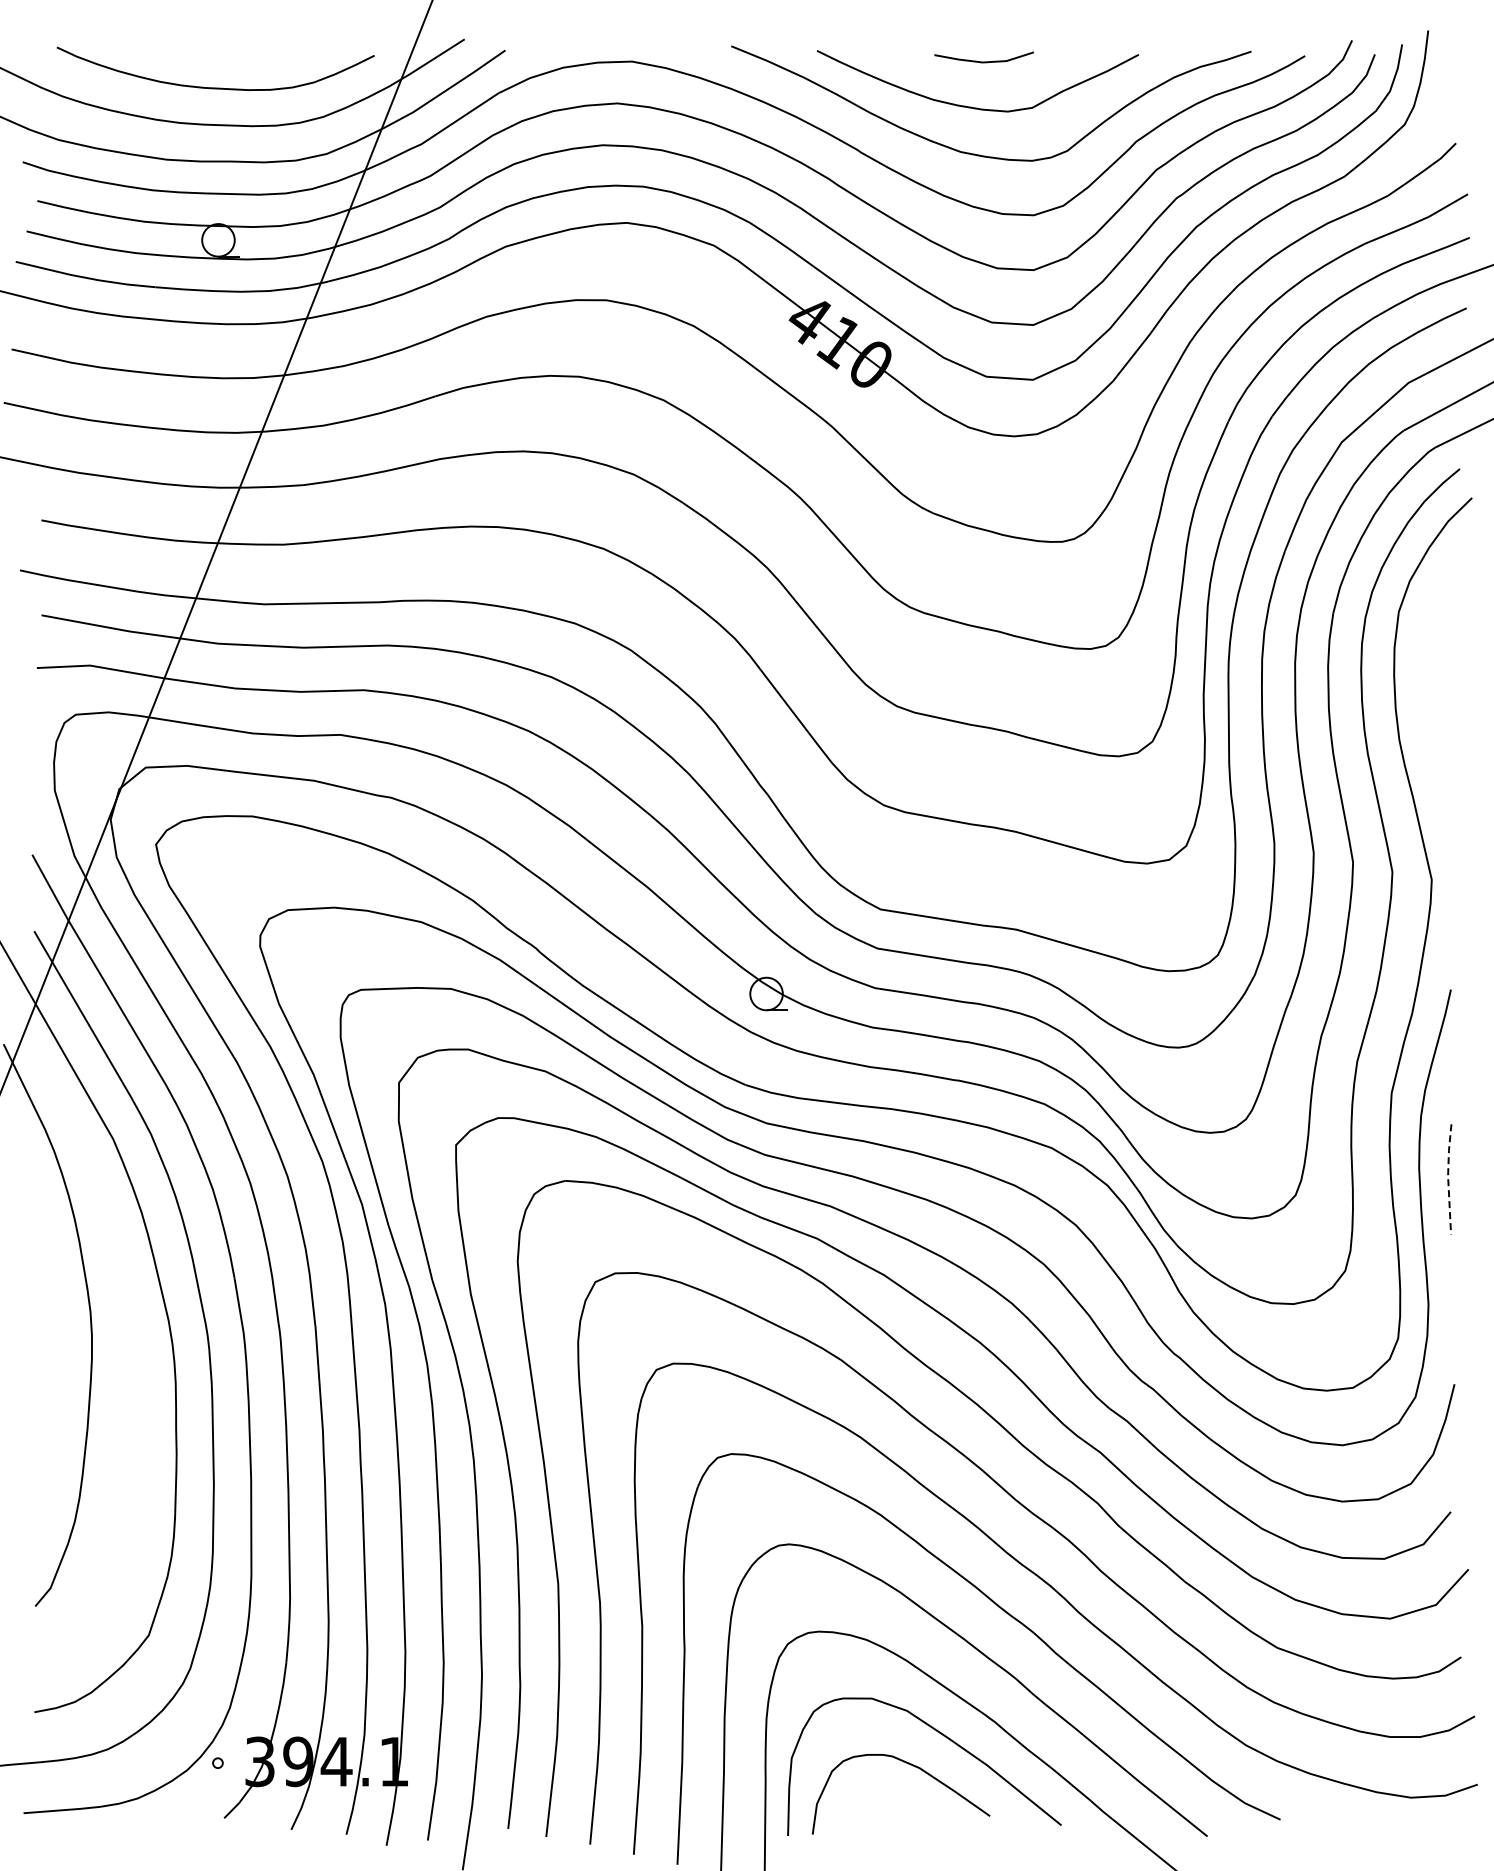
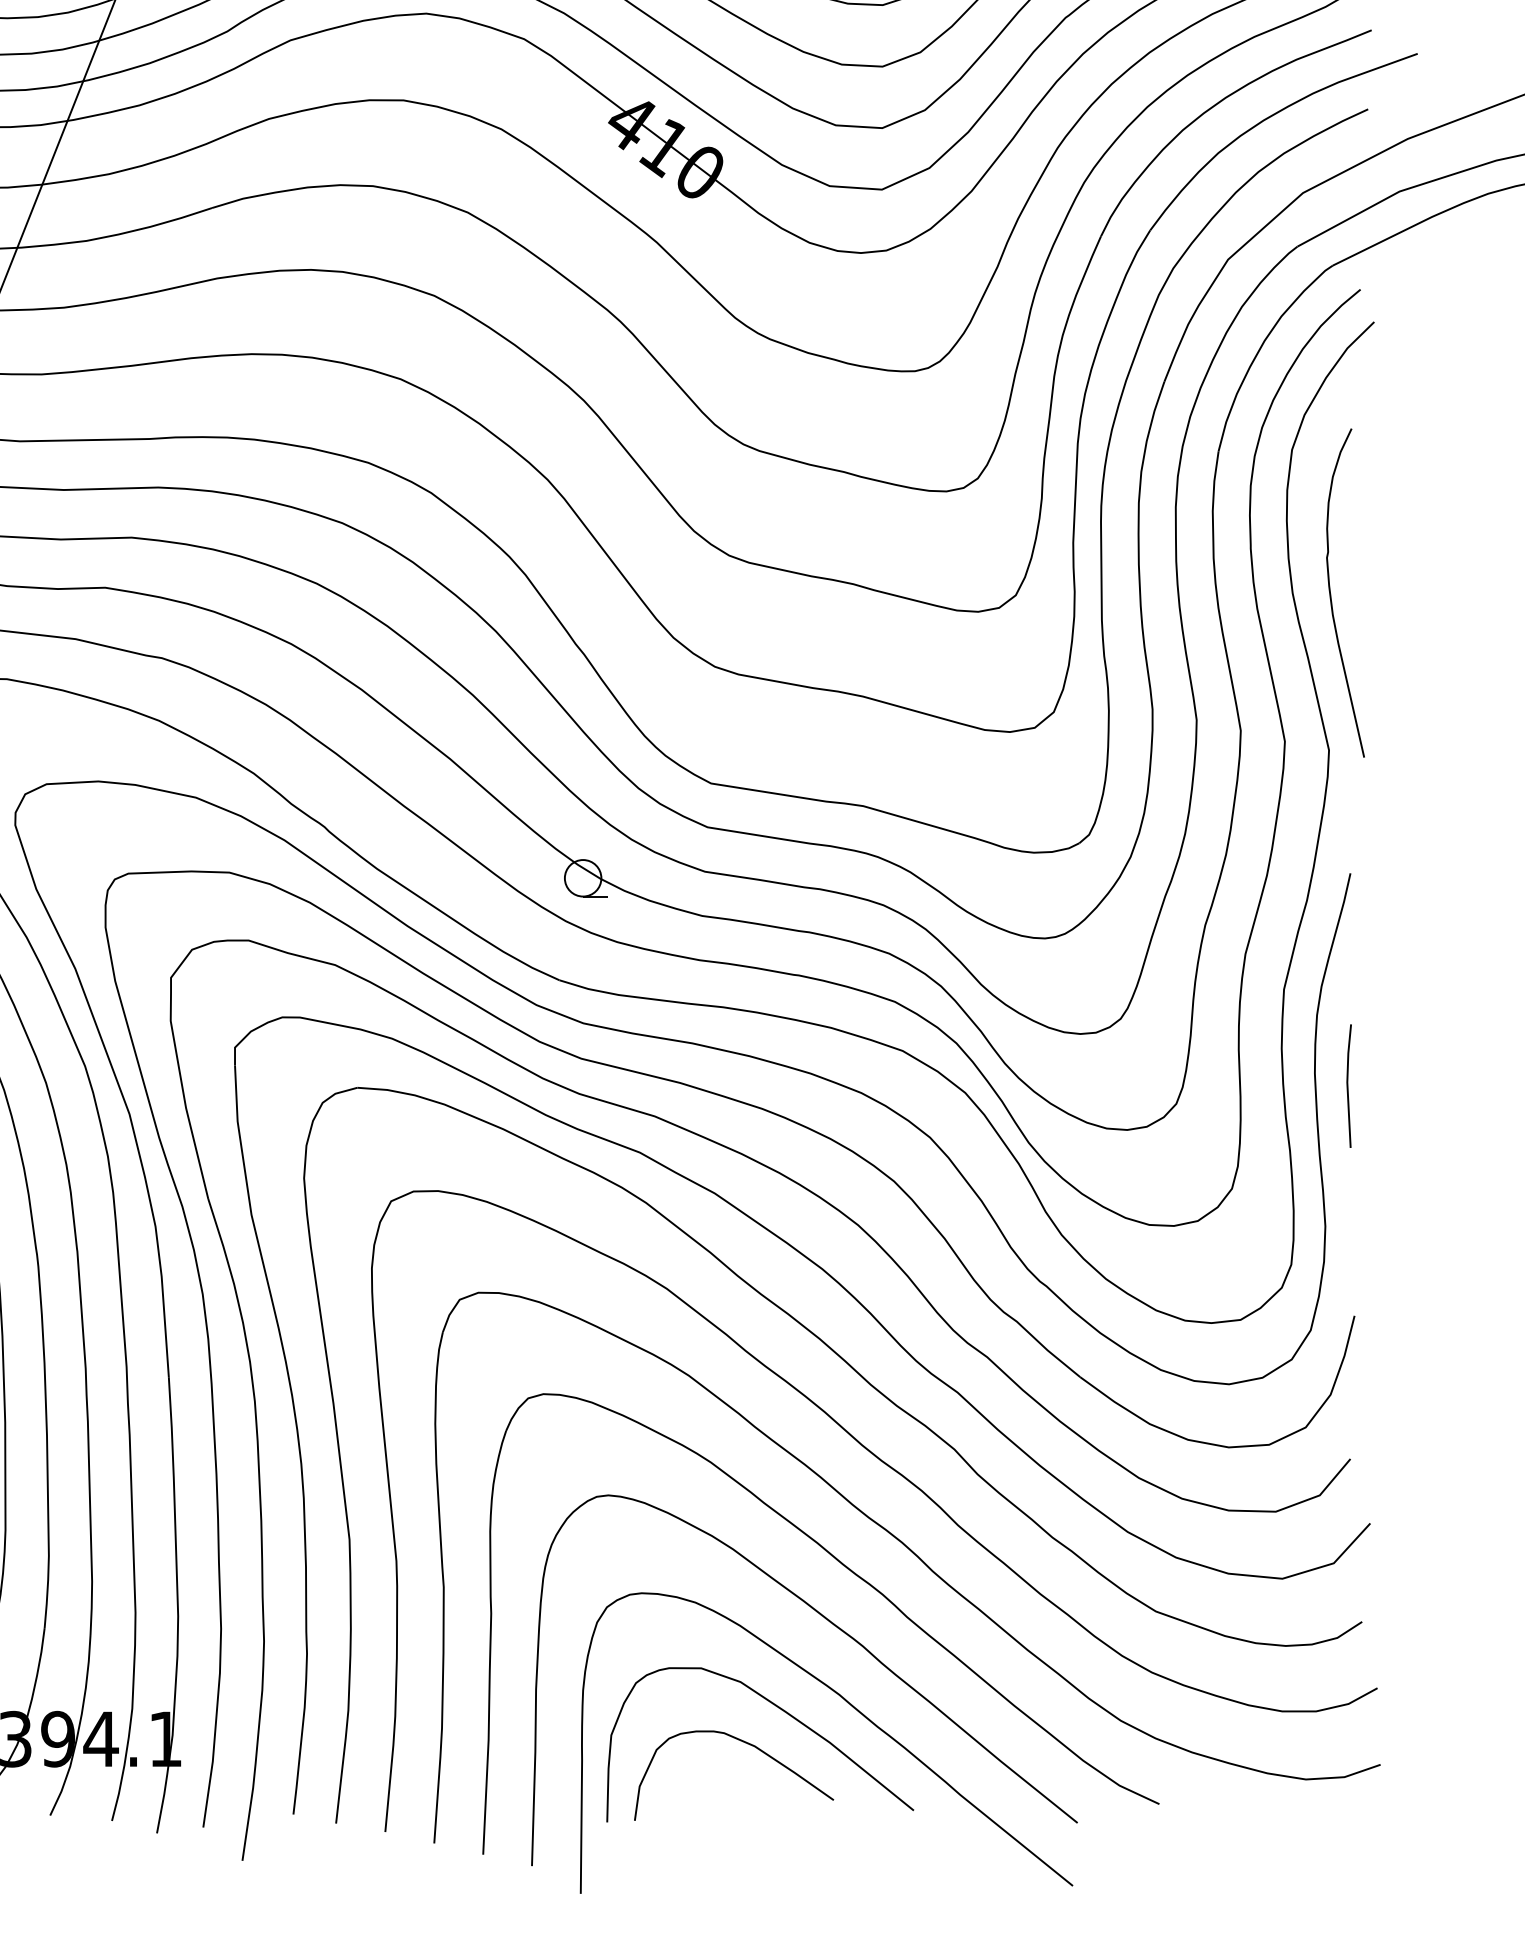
curve: (1434, 743) -> (1332, 597), added
line: (1448, 1178) -> (1347, 1085), dashed -> solid

